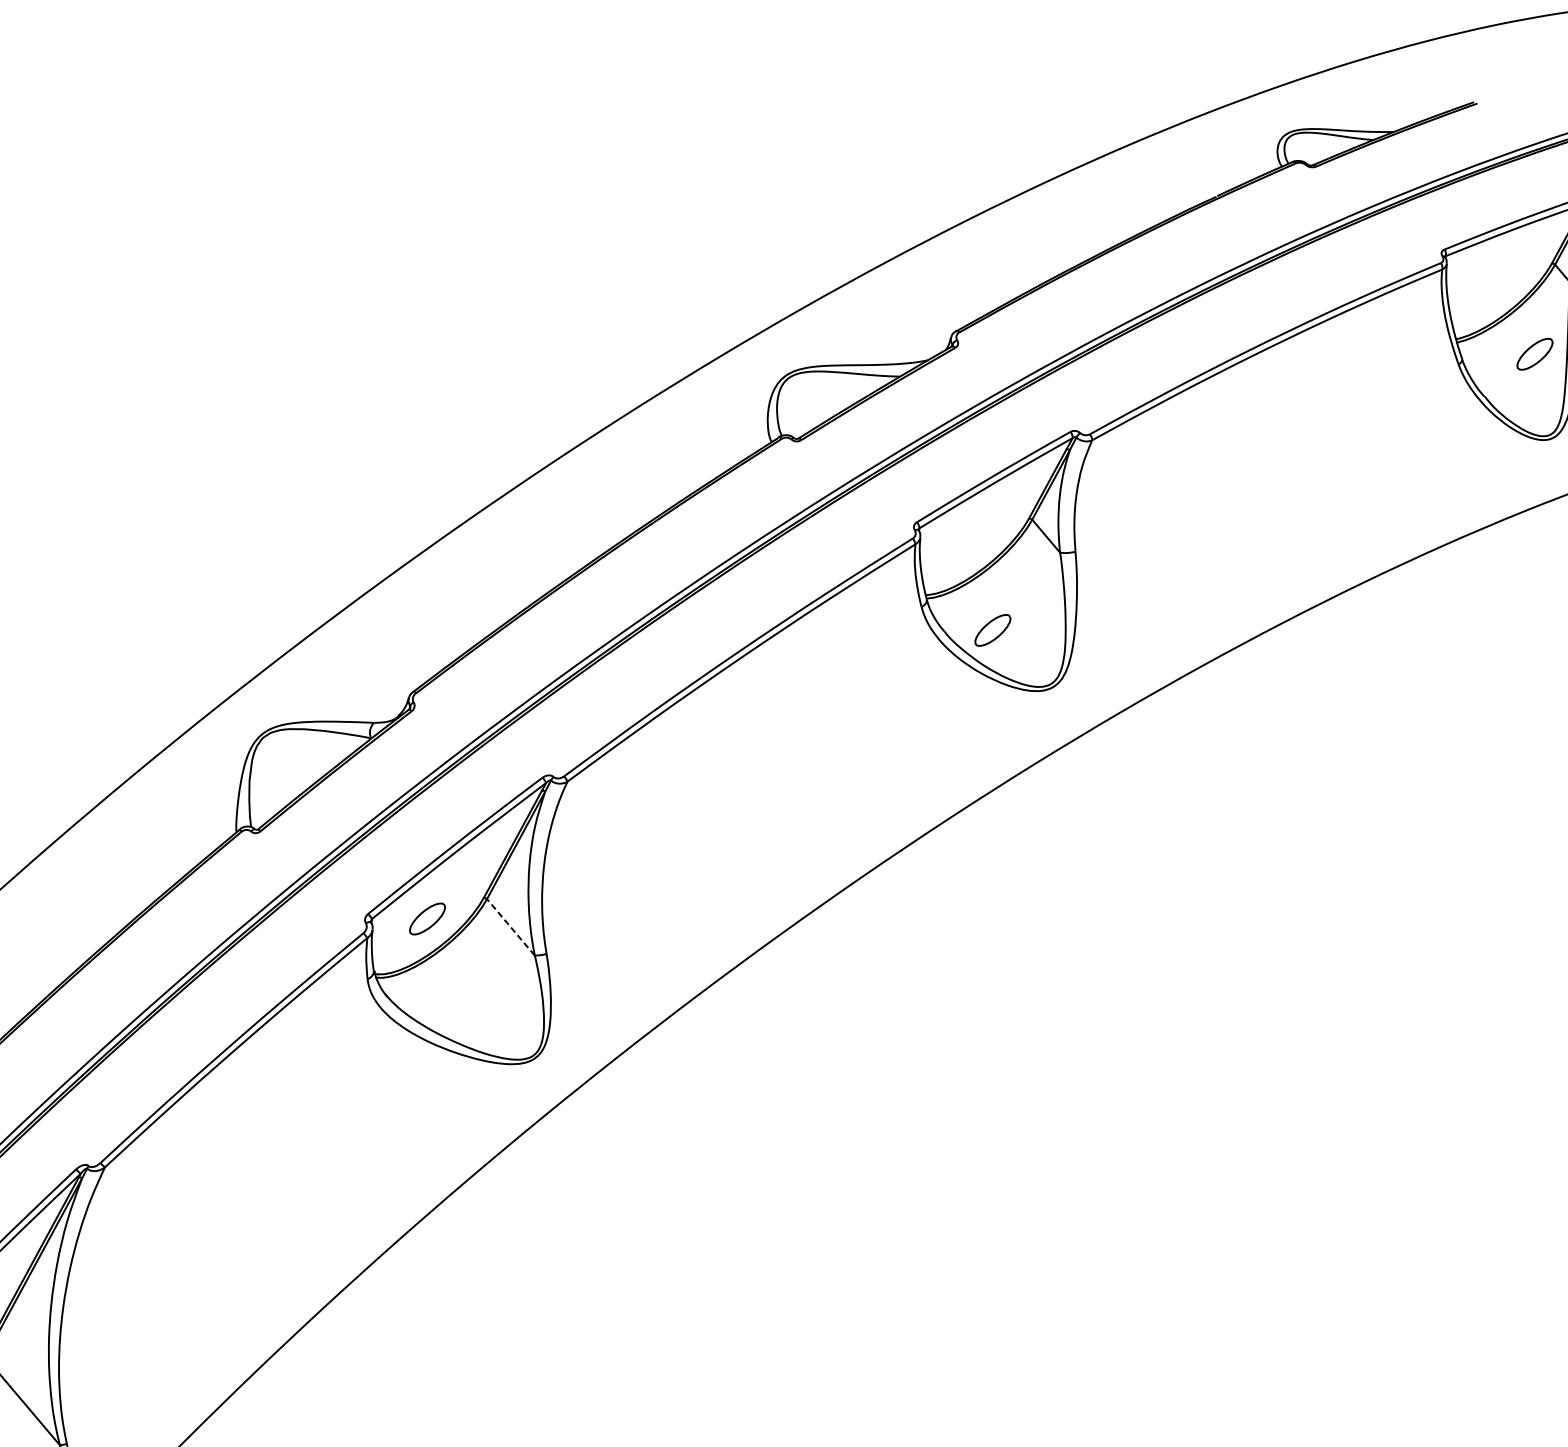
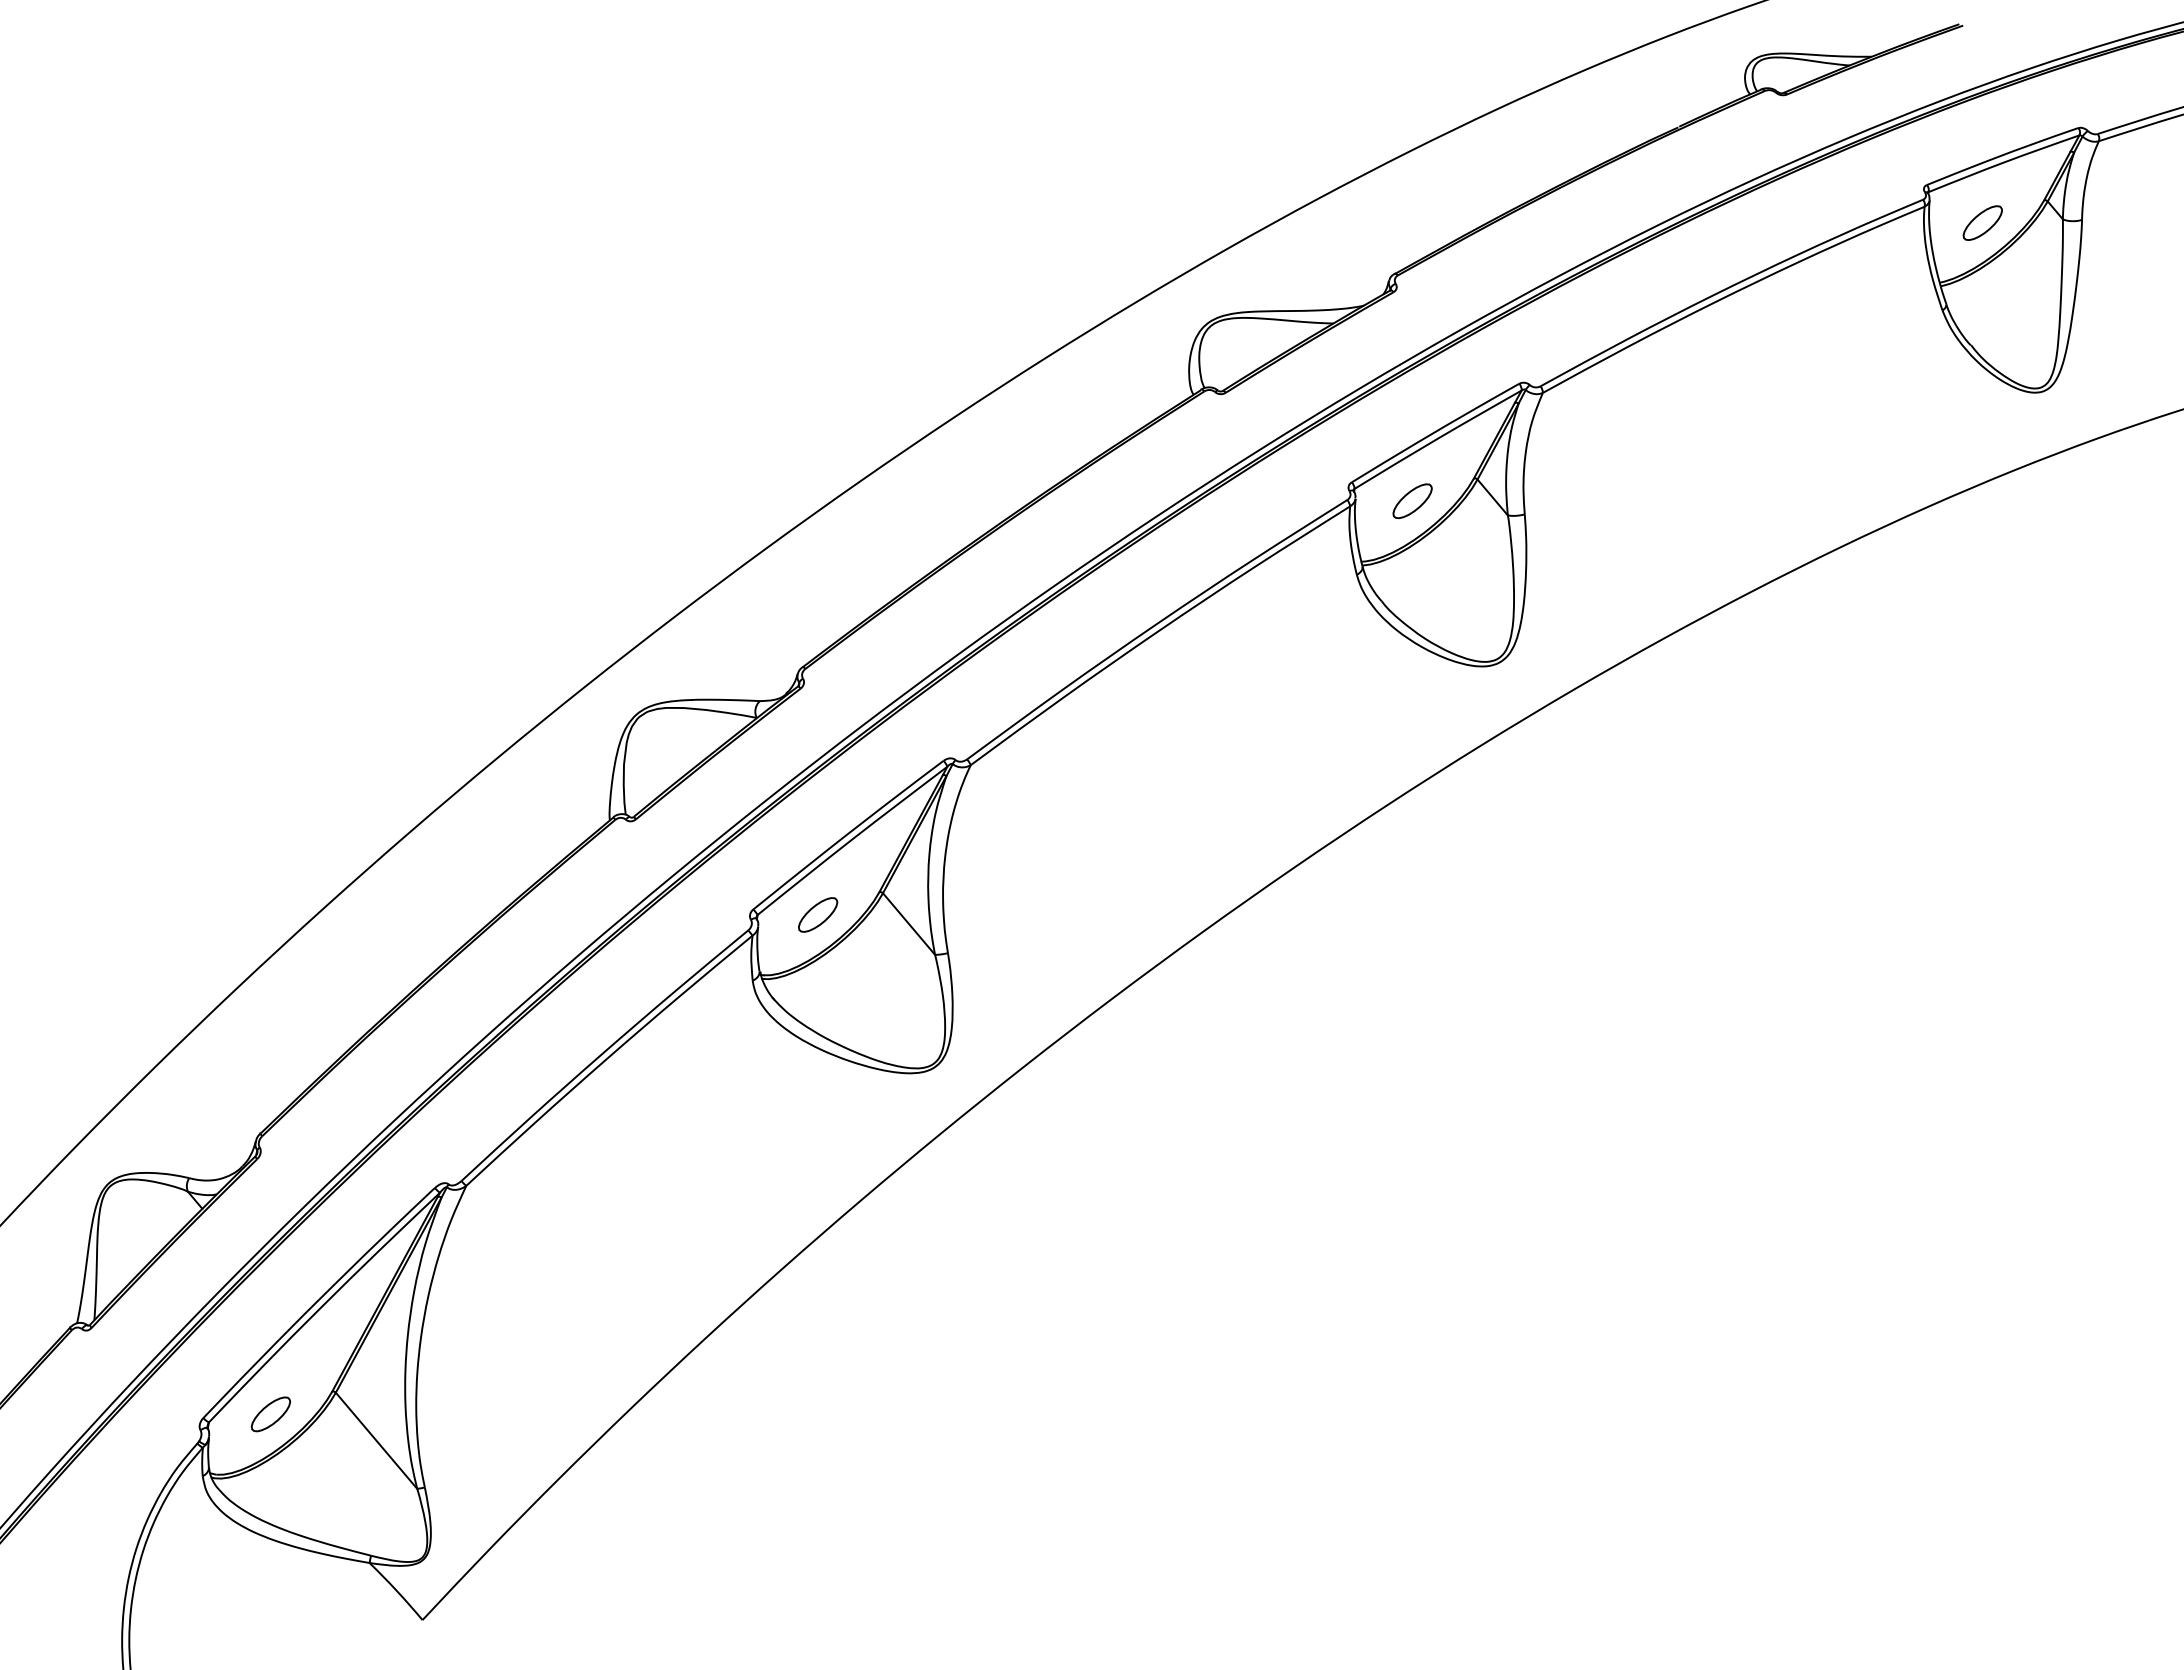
part: (1534, 353) -> (1982, 222), moved
part: (992, 630) -> (1412, 501), moved
line: (510, 926) -> (908, 923), dashed -> solid

